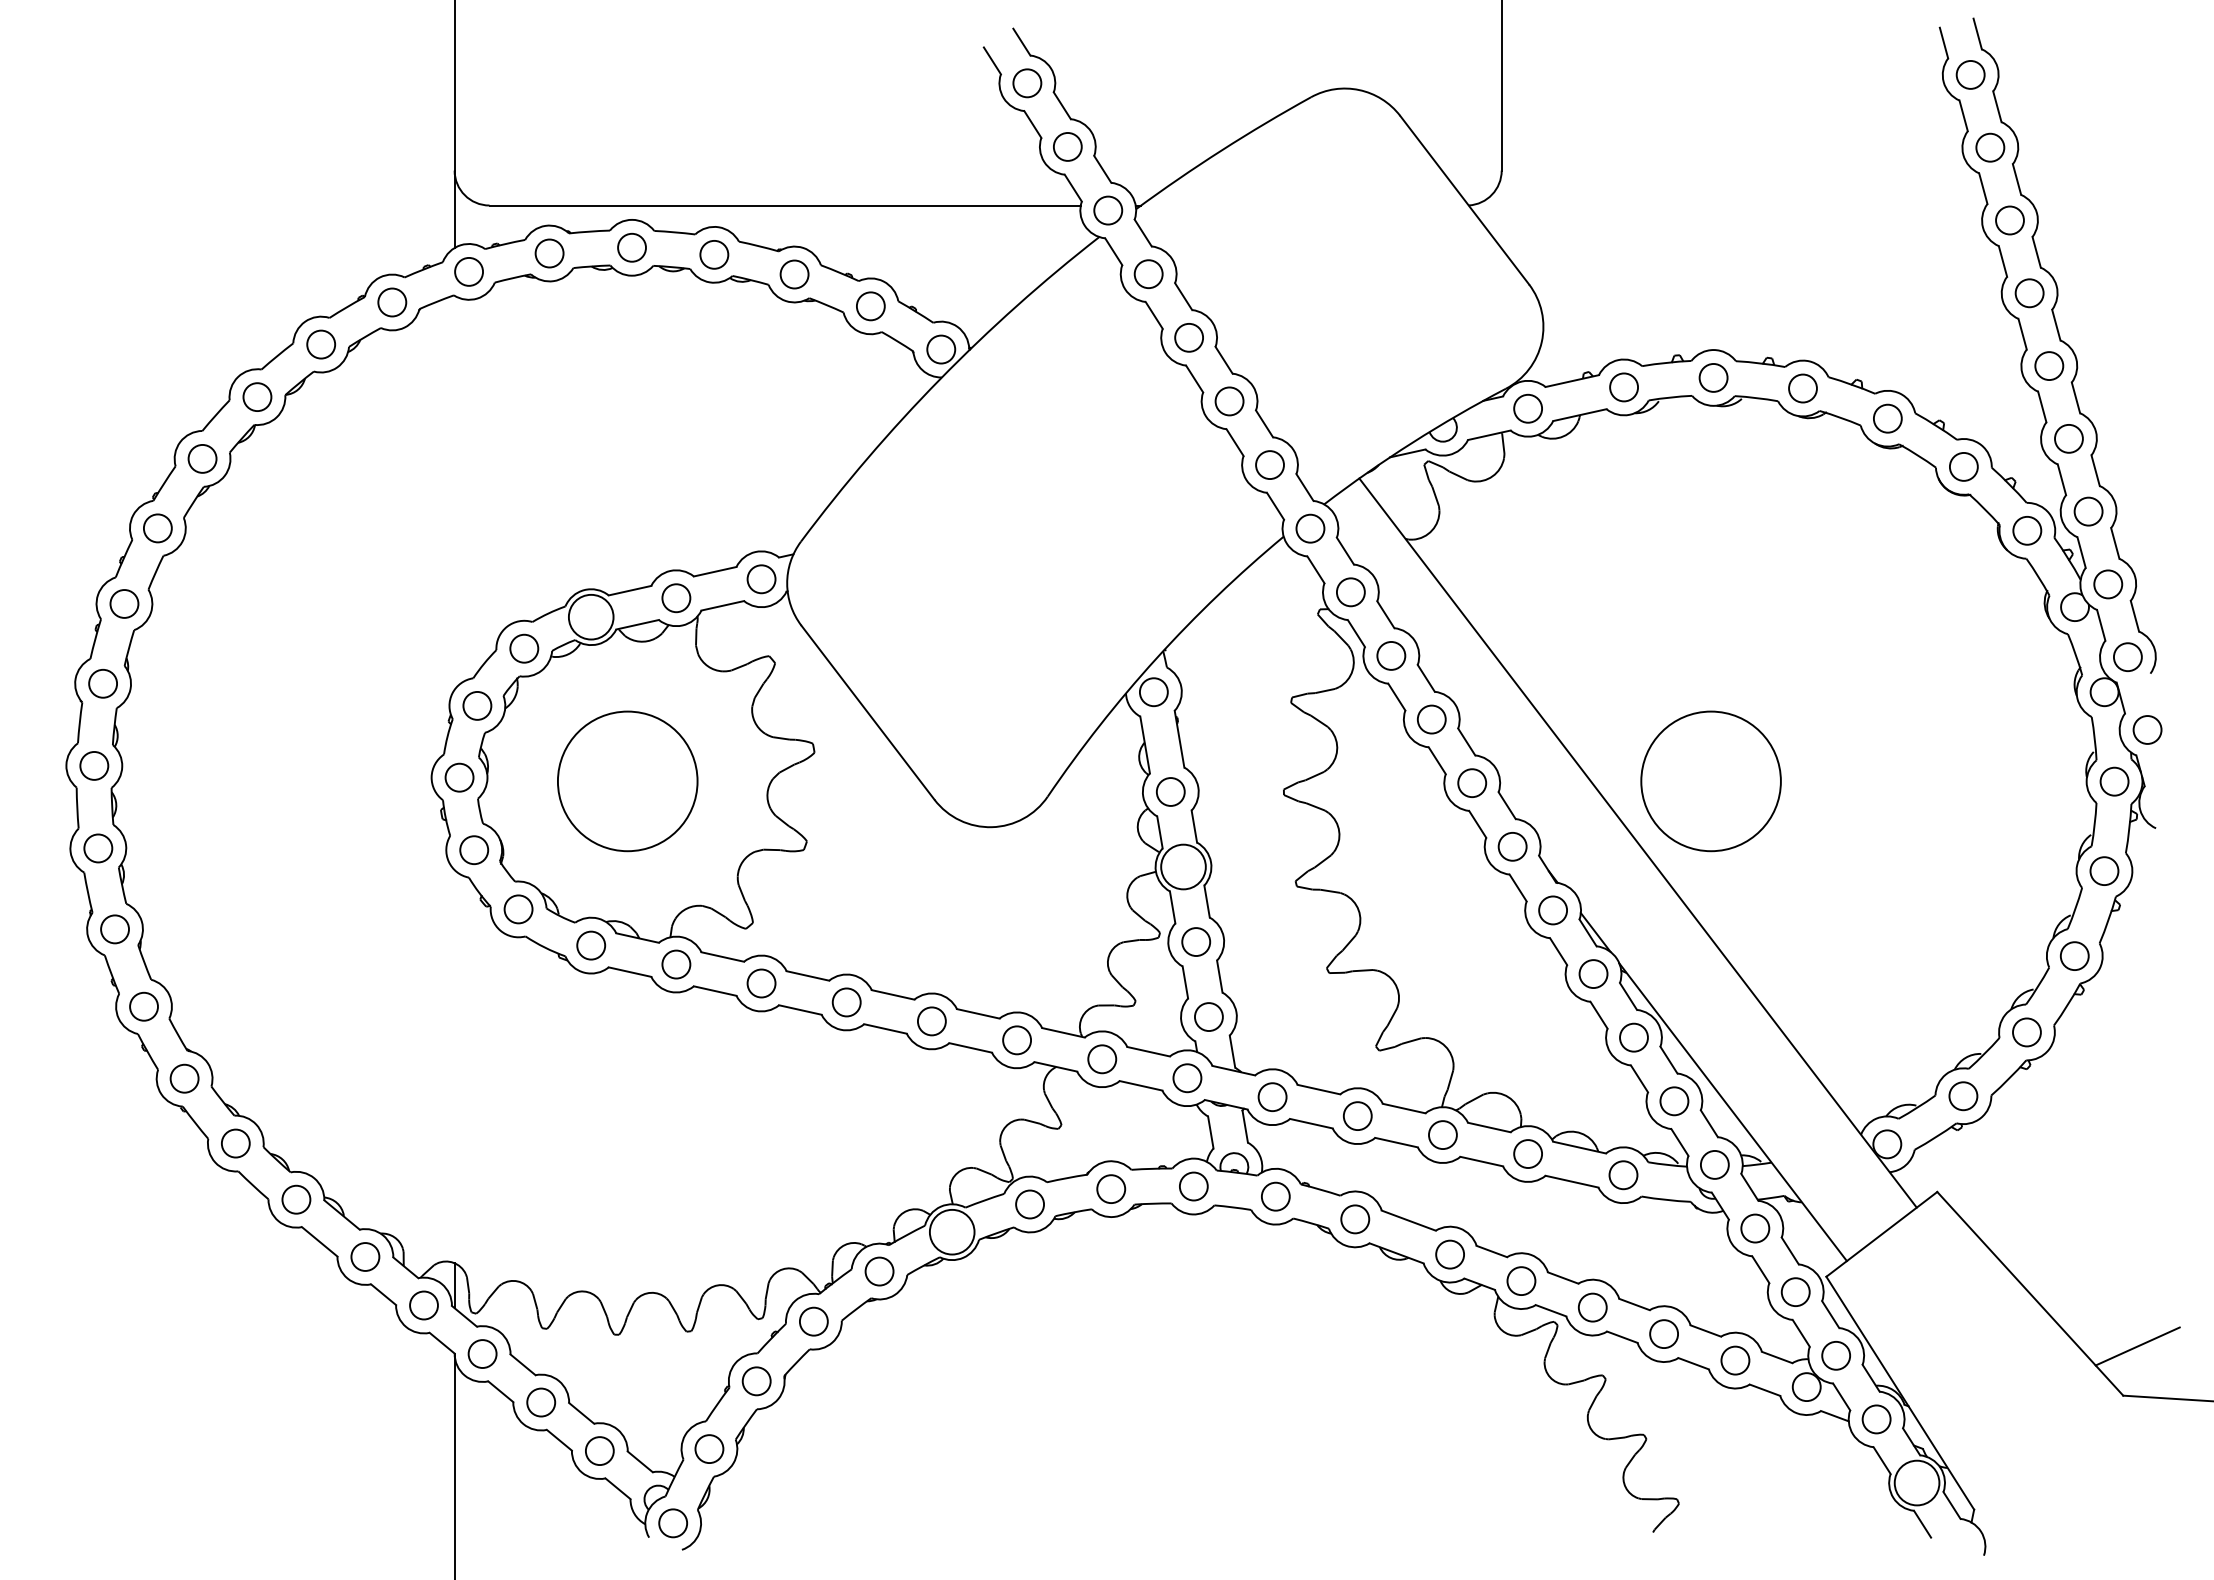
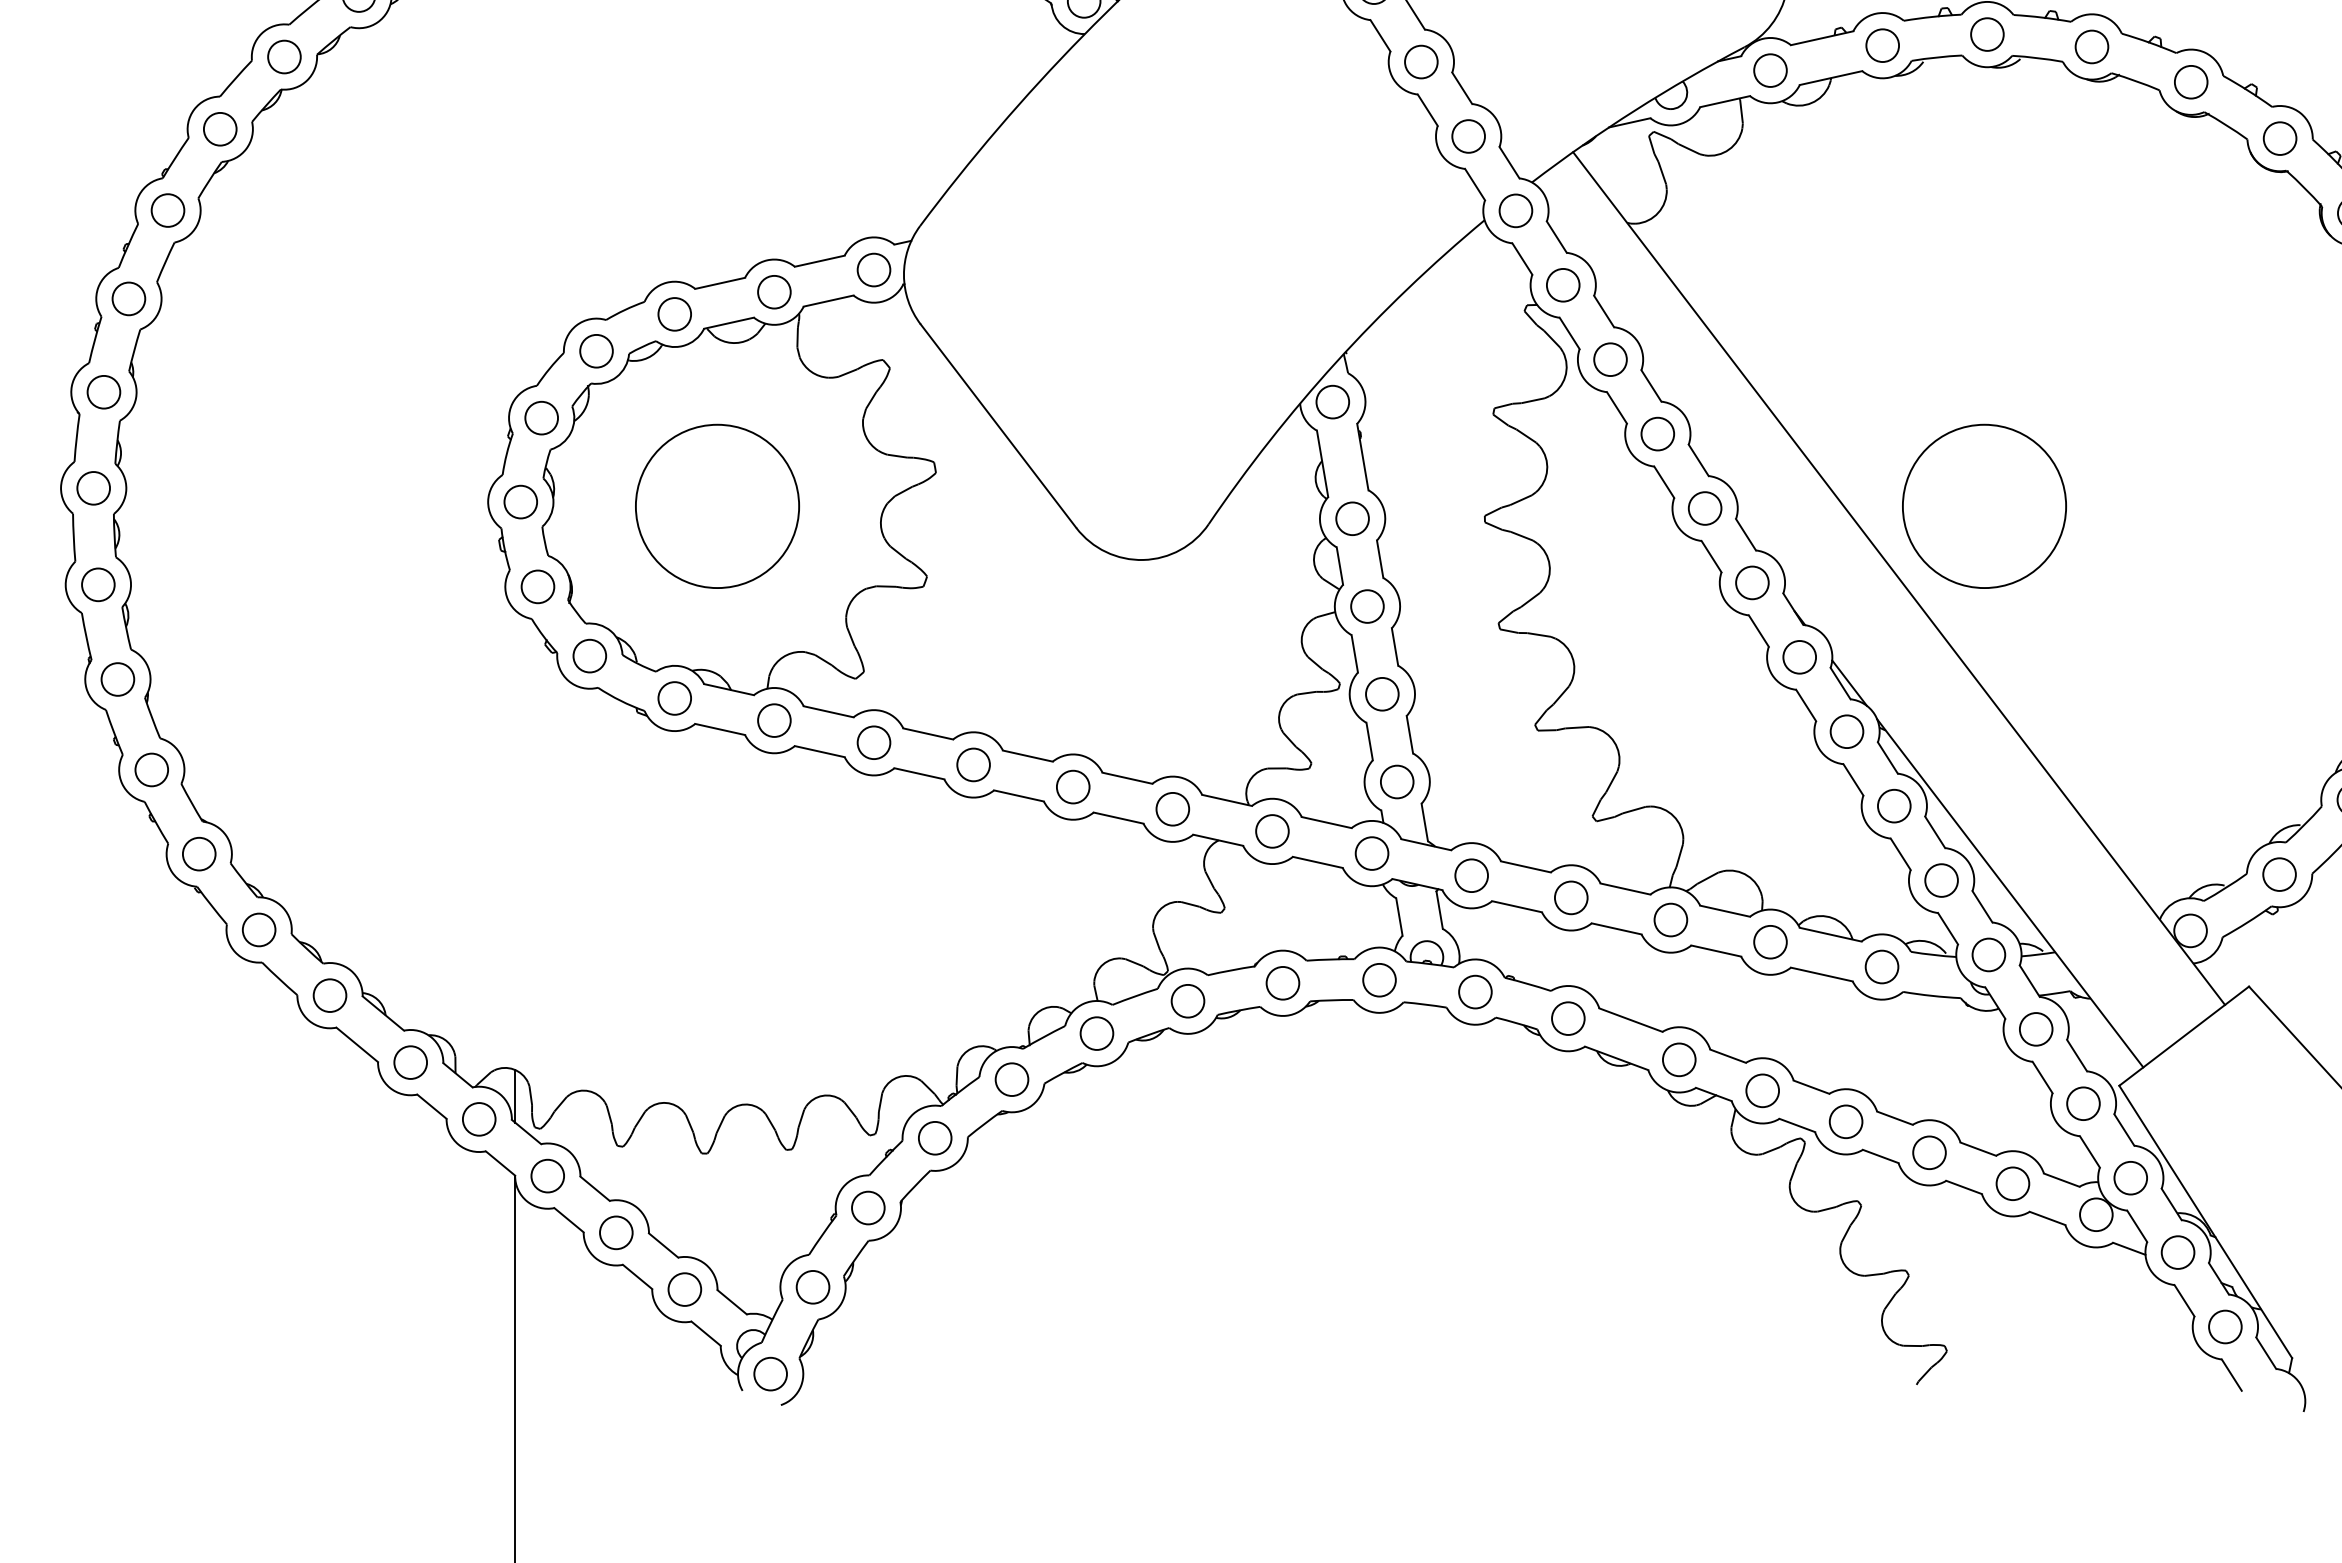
circle: (591, 617) -> (675, 314), size x0.62
circle: (1183, 866) -> (1367, 605), size x0.62
circle: (952, 1232) -> (1097, 1033), size x0.62
circle: (1917, 1483) -> (2225, 1327), size x0.62

